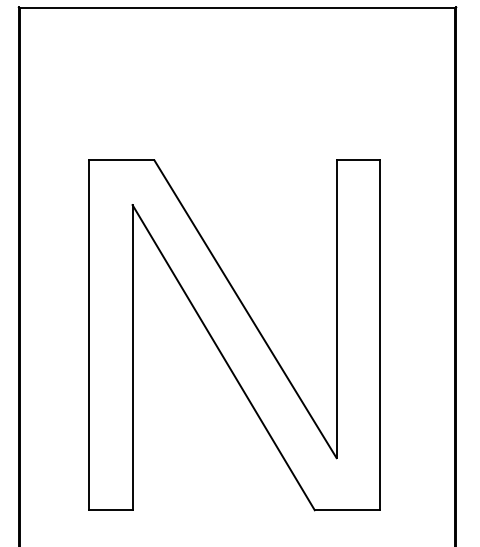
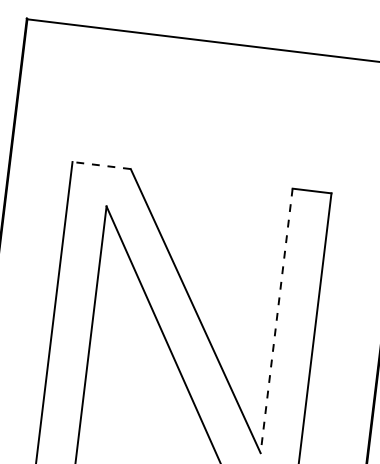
line: (121, 160) -> (101, 165), solid -> dashed
line: (336, 309) -> (276, 321), solid -> dashed

